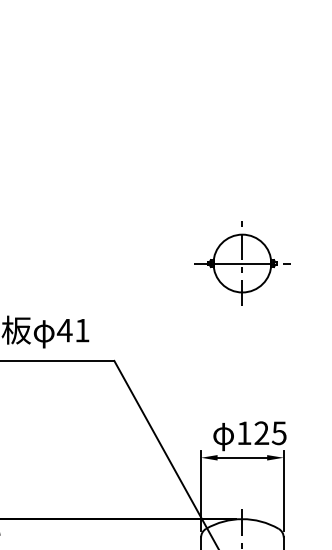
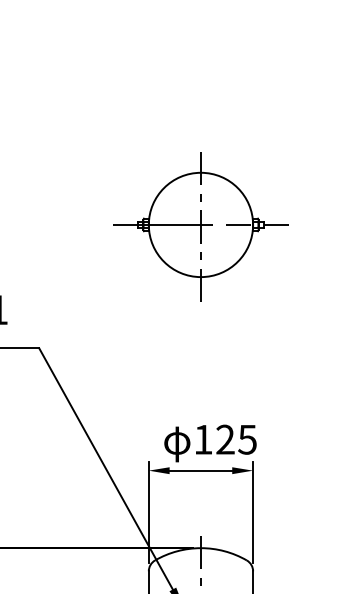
part: (242, 264) -> (201, 226), size x1.43

